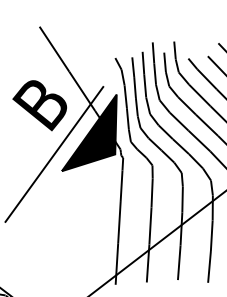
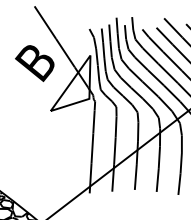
fill: (89, 133) -> (70, 83), removed
line: (53, 153) -> (44, 98), removed

